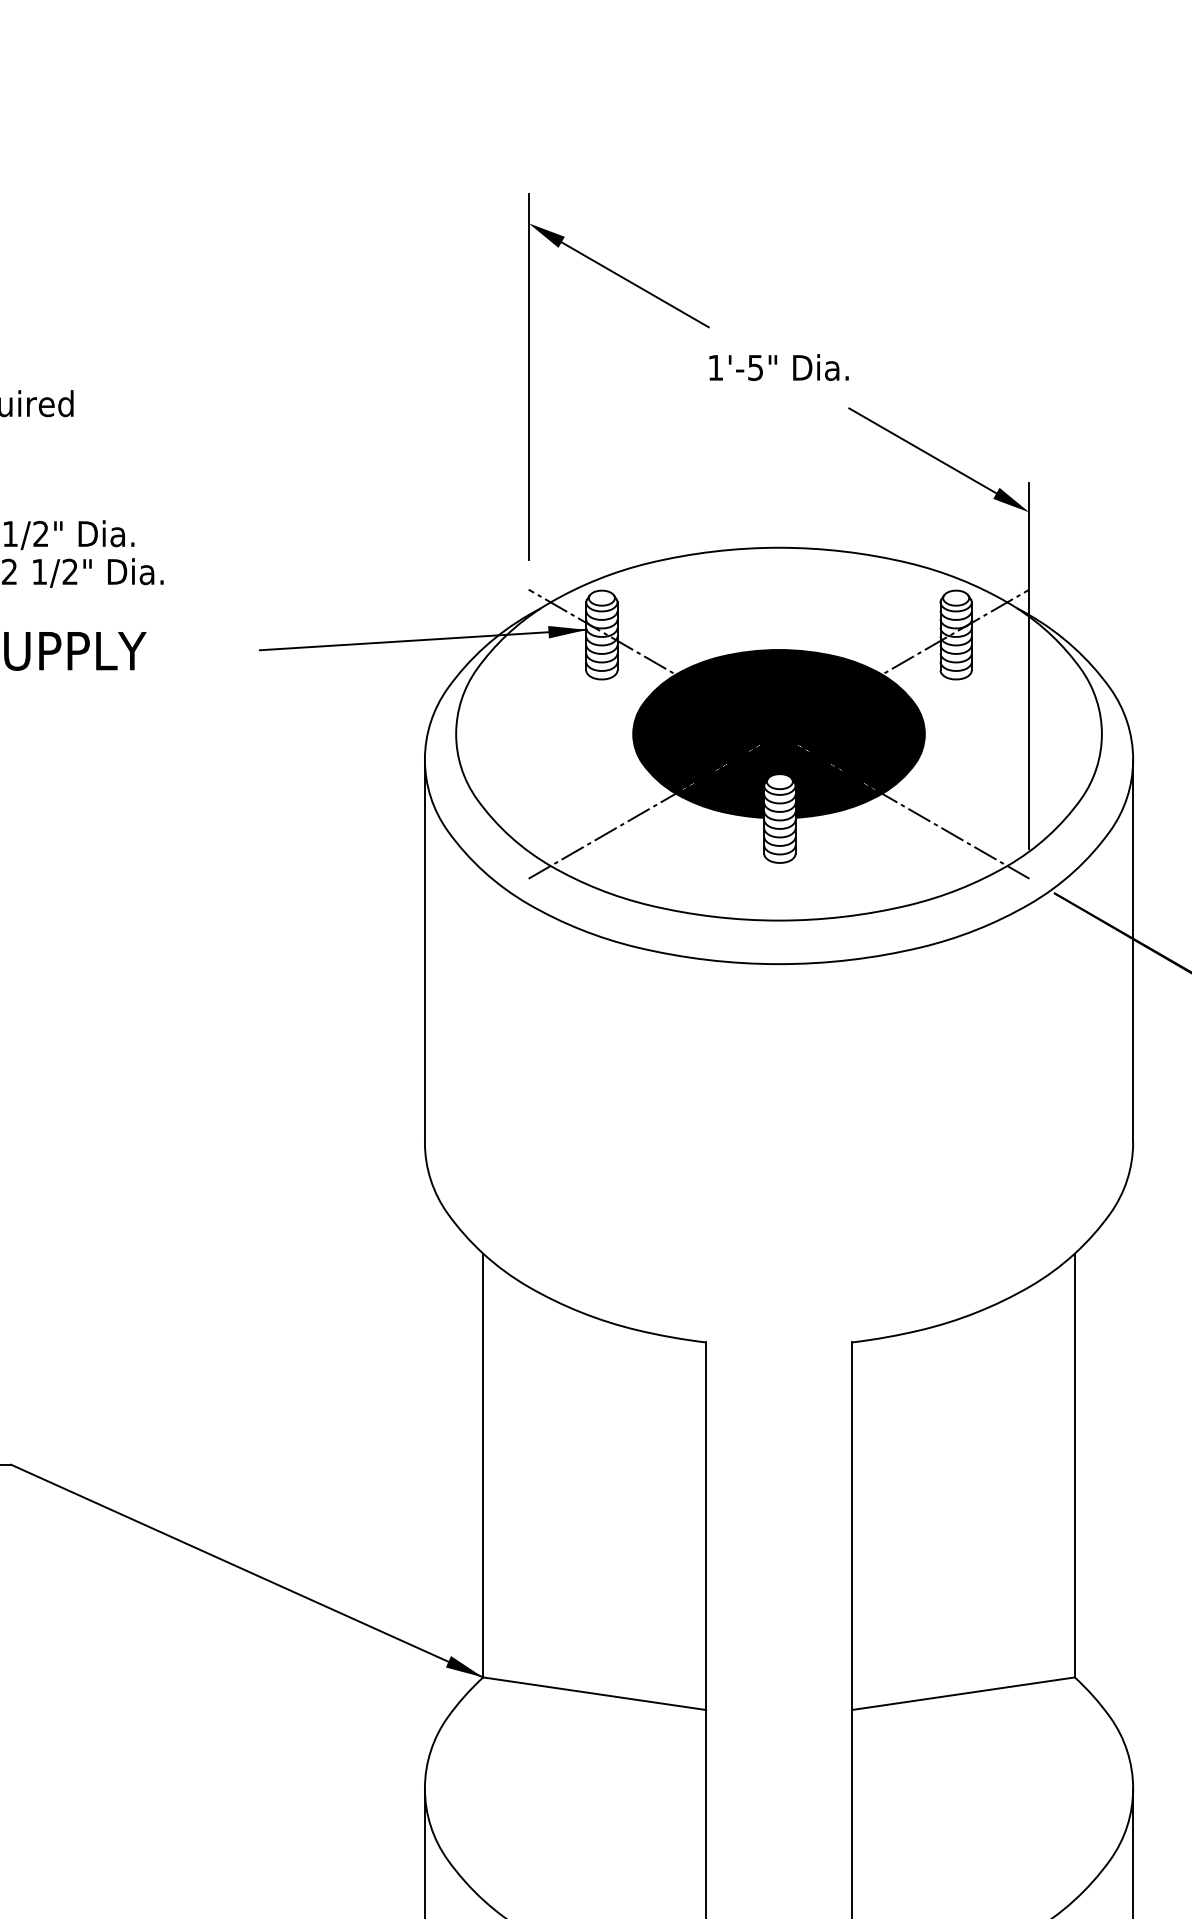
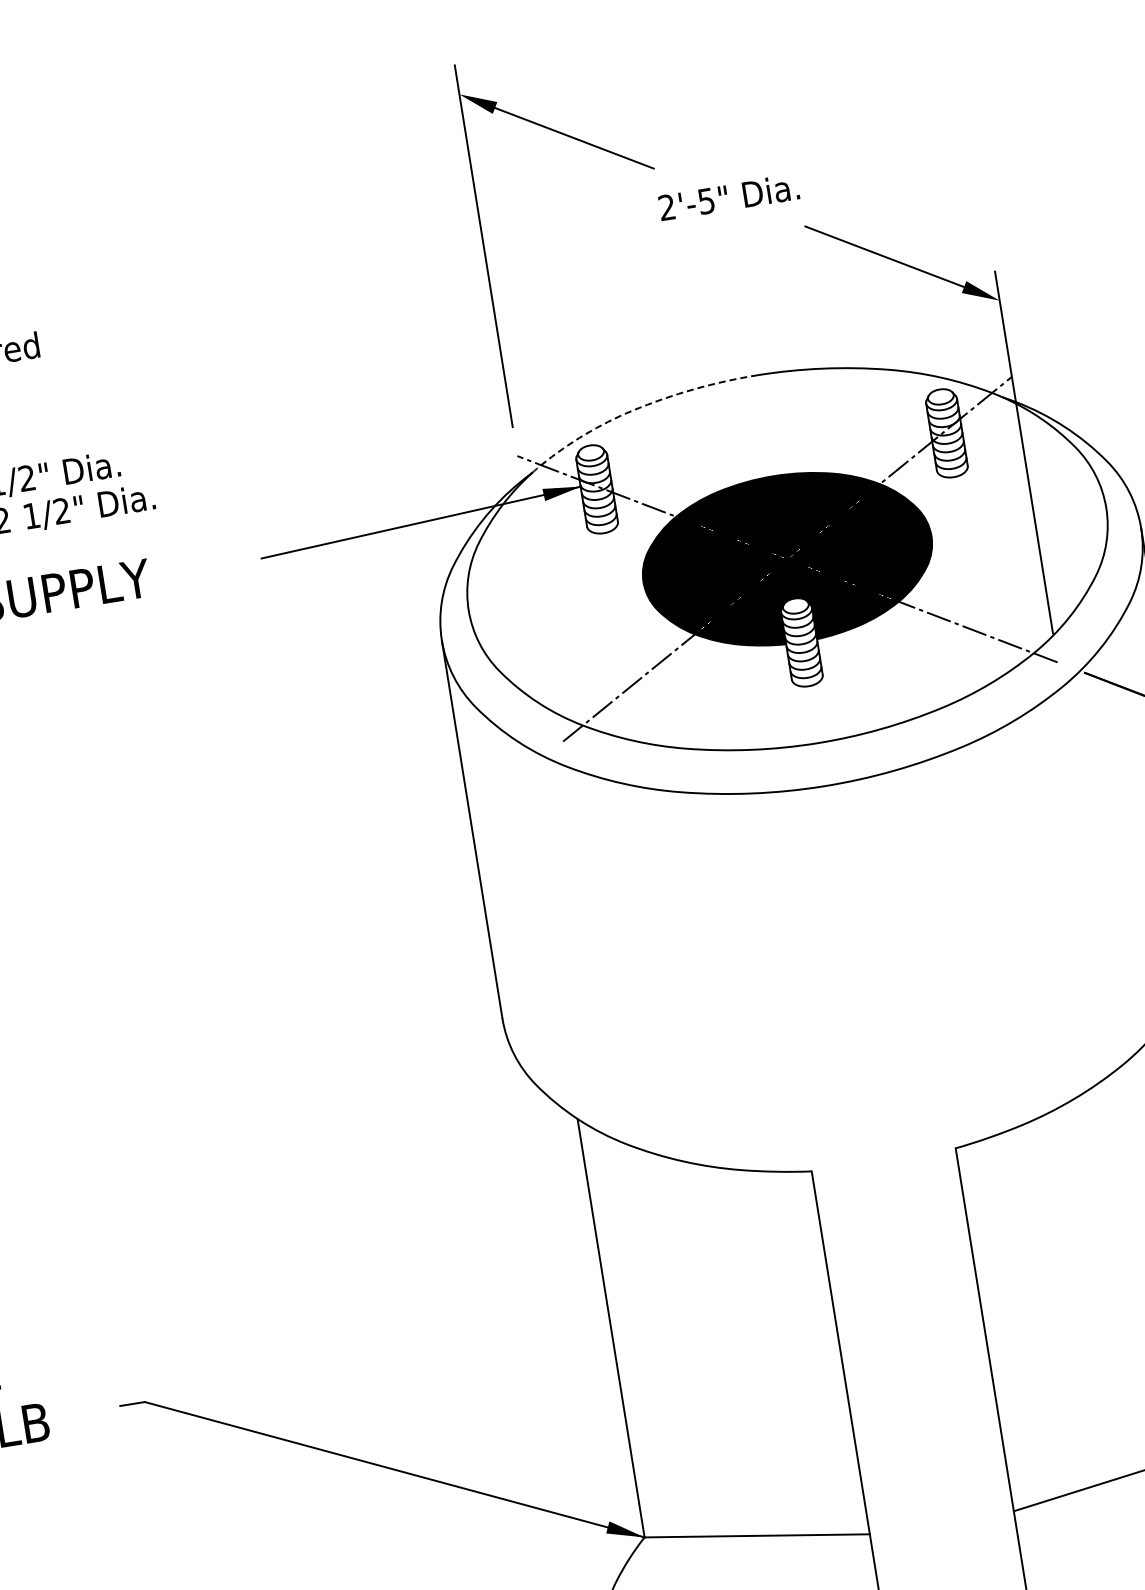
text: (715, 367) -> (666, 207), 1'-5" -> 2'-5"
line: (650, 562) -> (633, 410), solid -> dashed

